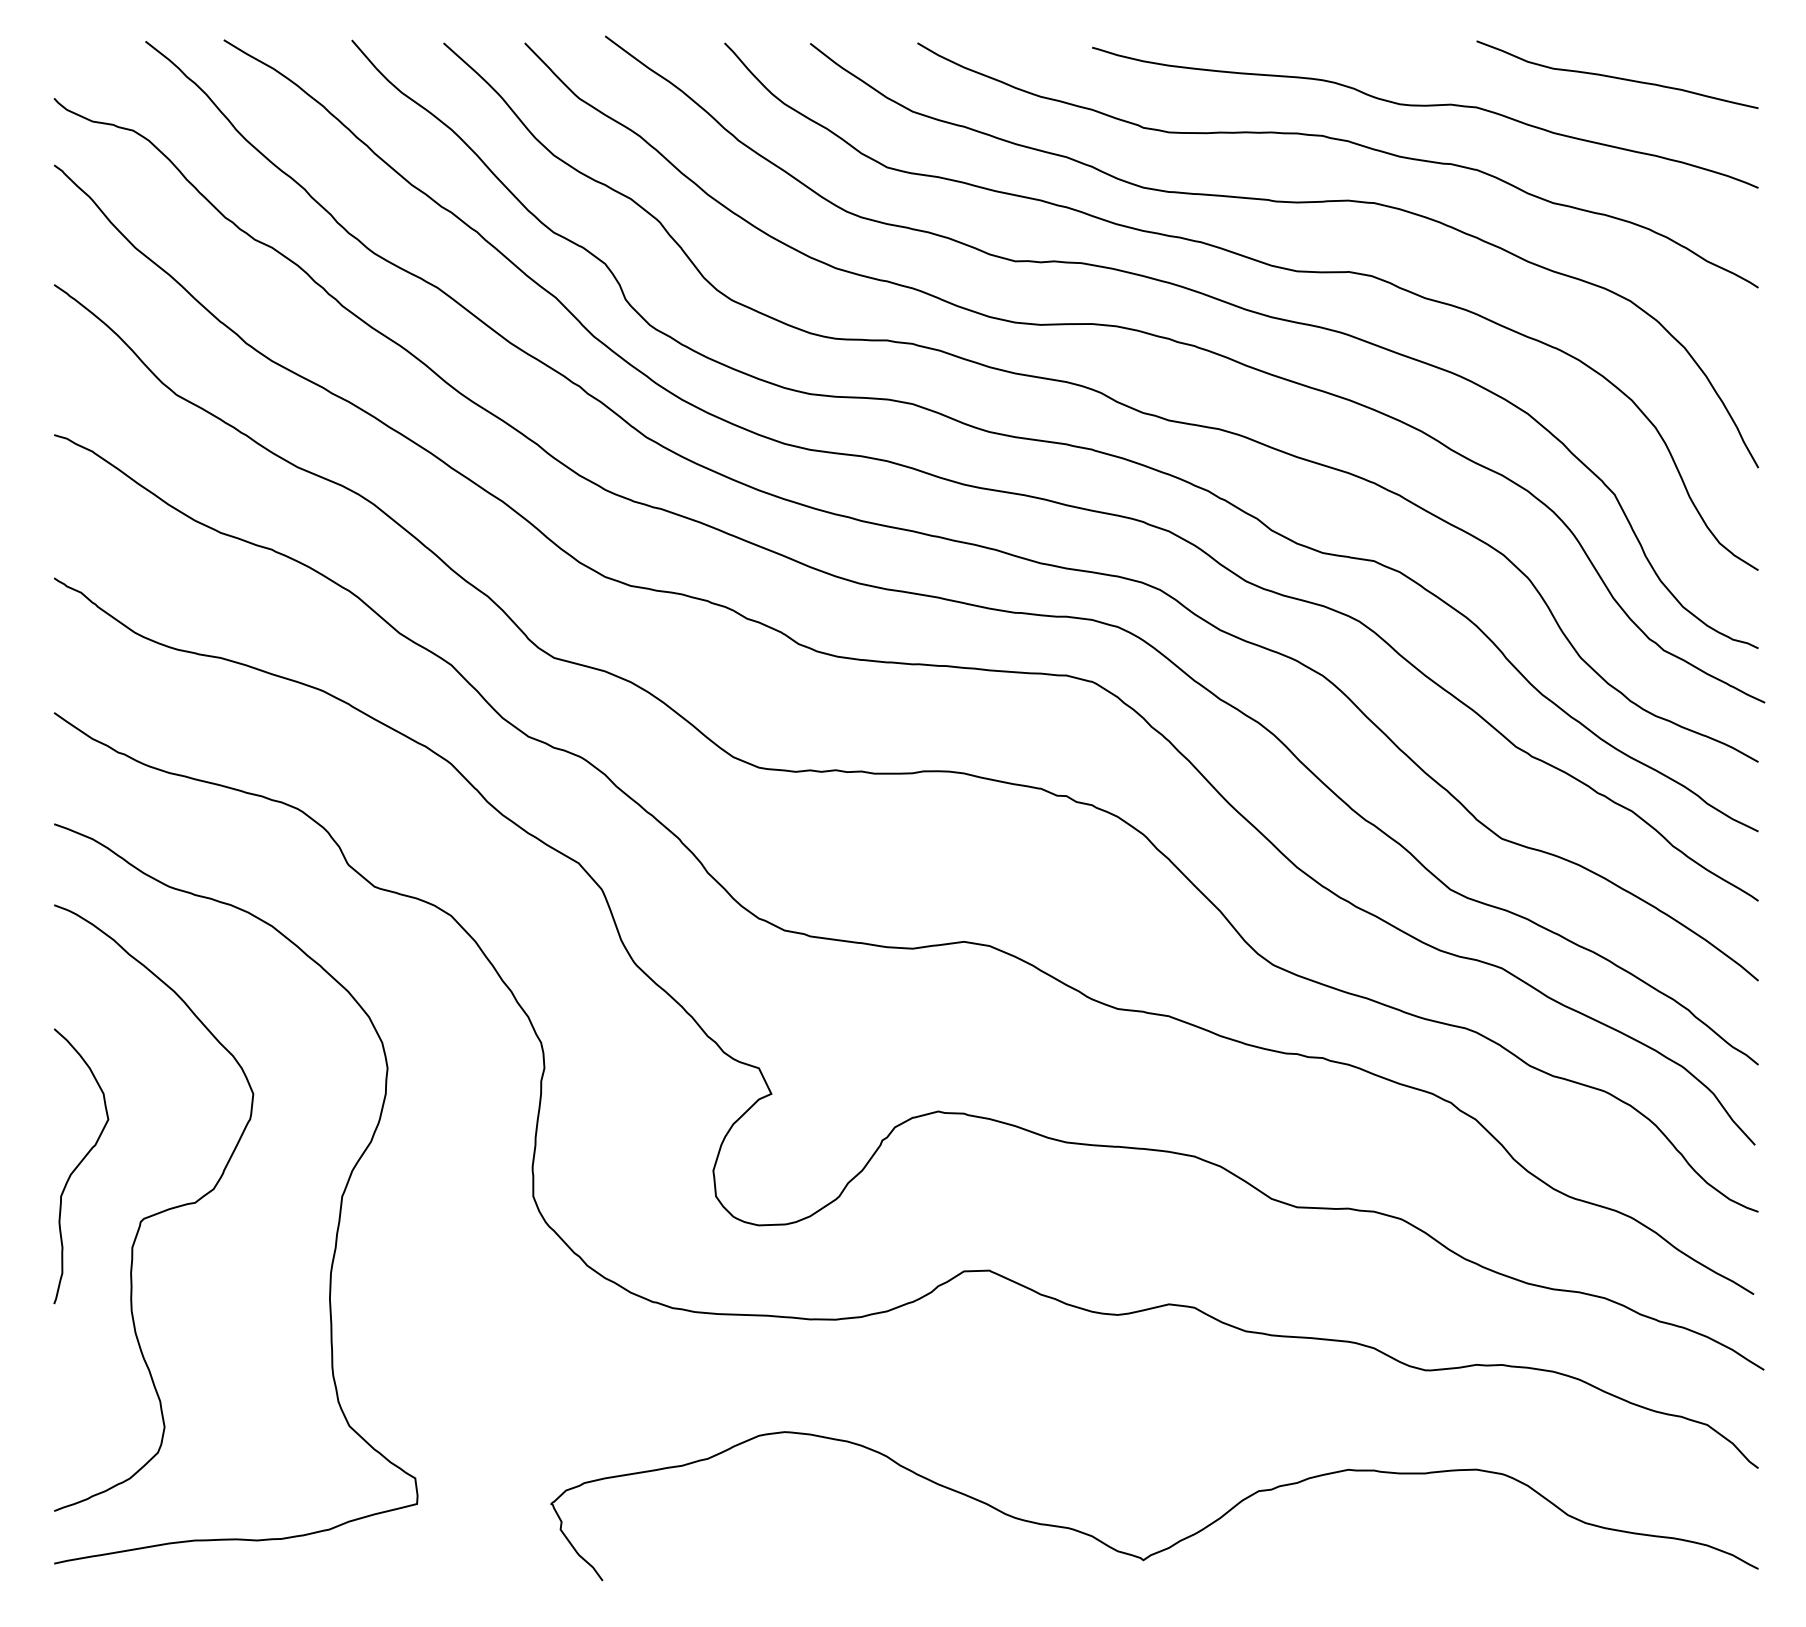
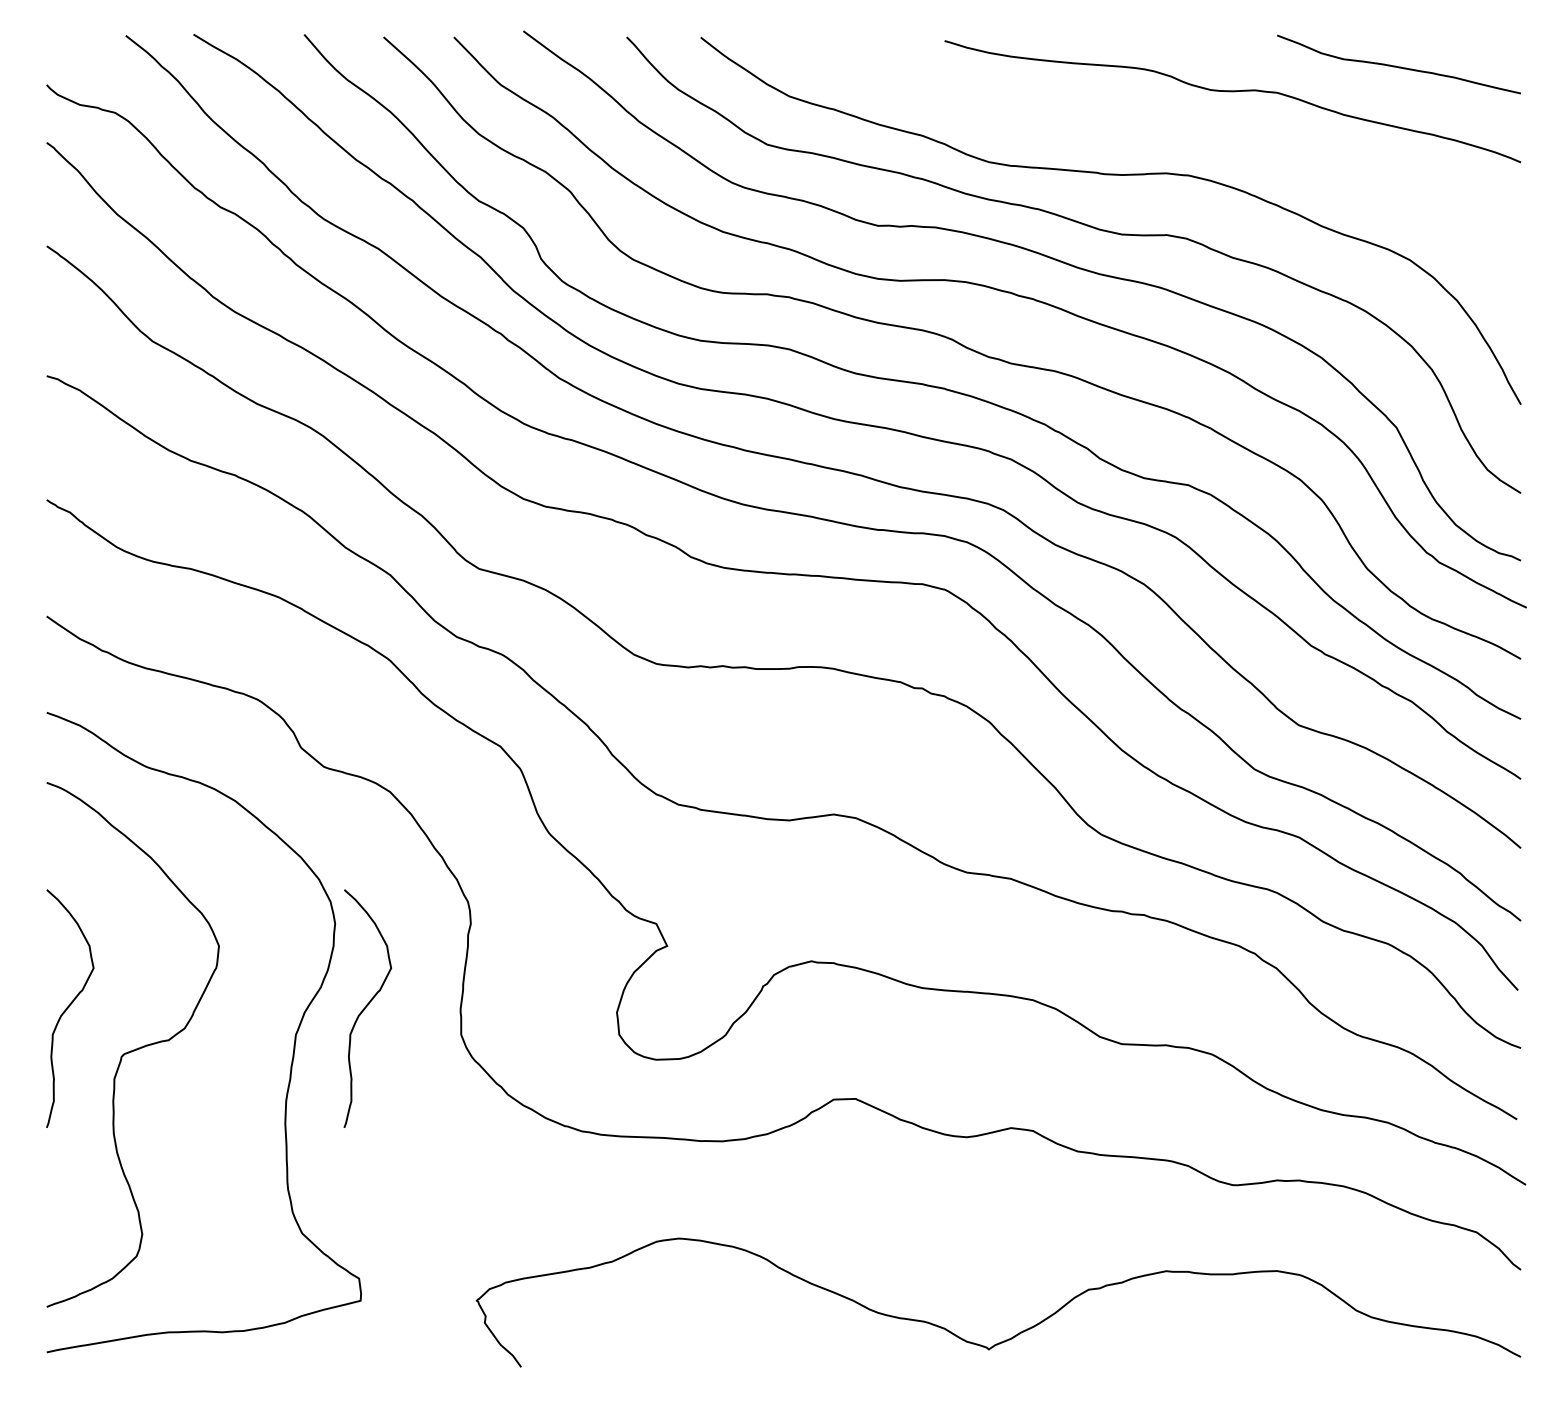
curve: (1342, 141) -> (1161, 122), removed
curve: (424, 1164) -> (367, 1007), added

